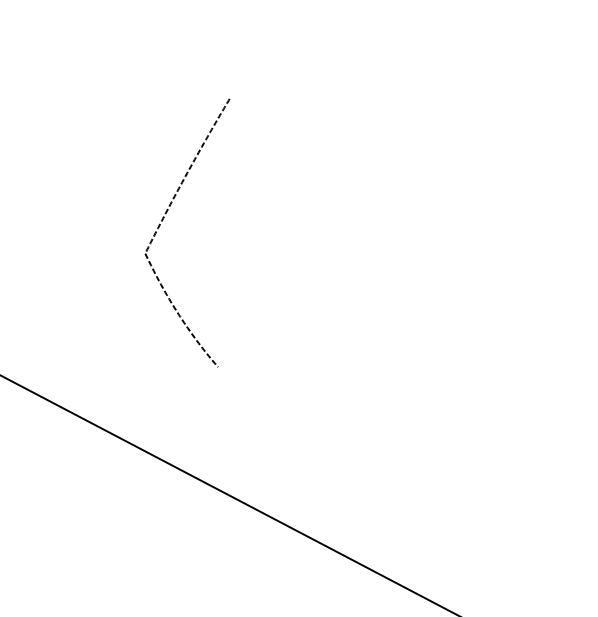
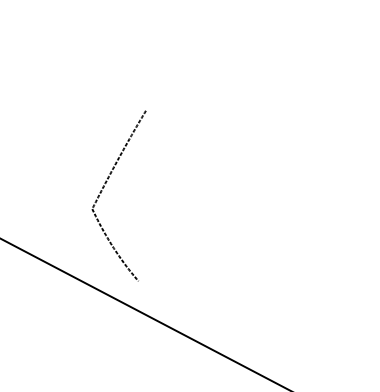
part: (164, 219) -> (104, 187), moved

